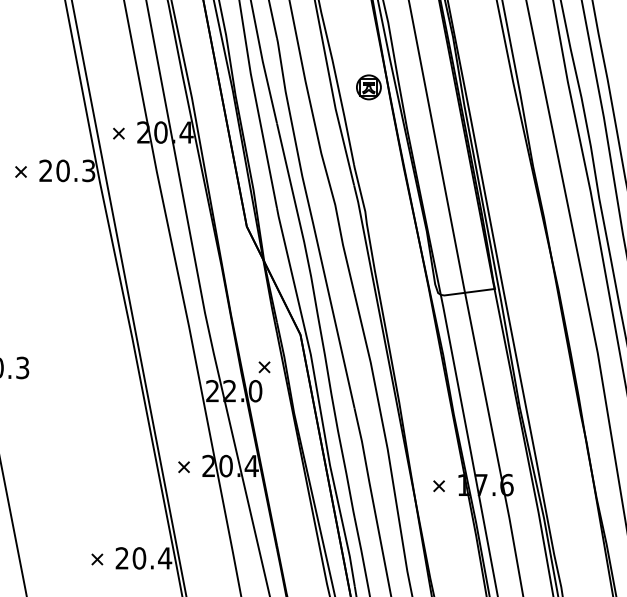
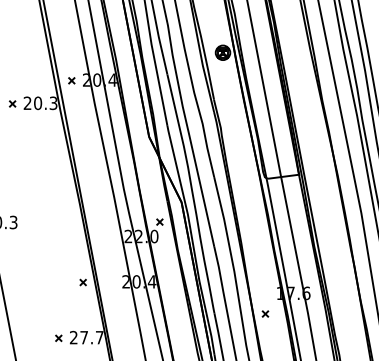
part: (182, 467) -> (82, 282), moved
part: (439, 485) -> (265, 313), moved
text: (151, 558) -> (91, 337), 20.4 -> 27.7

